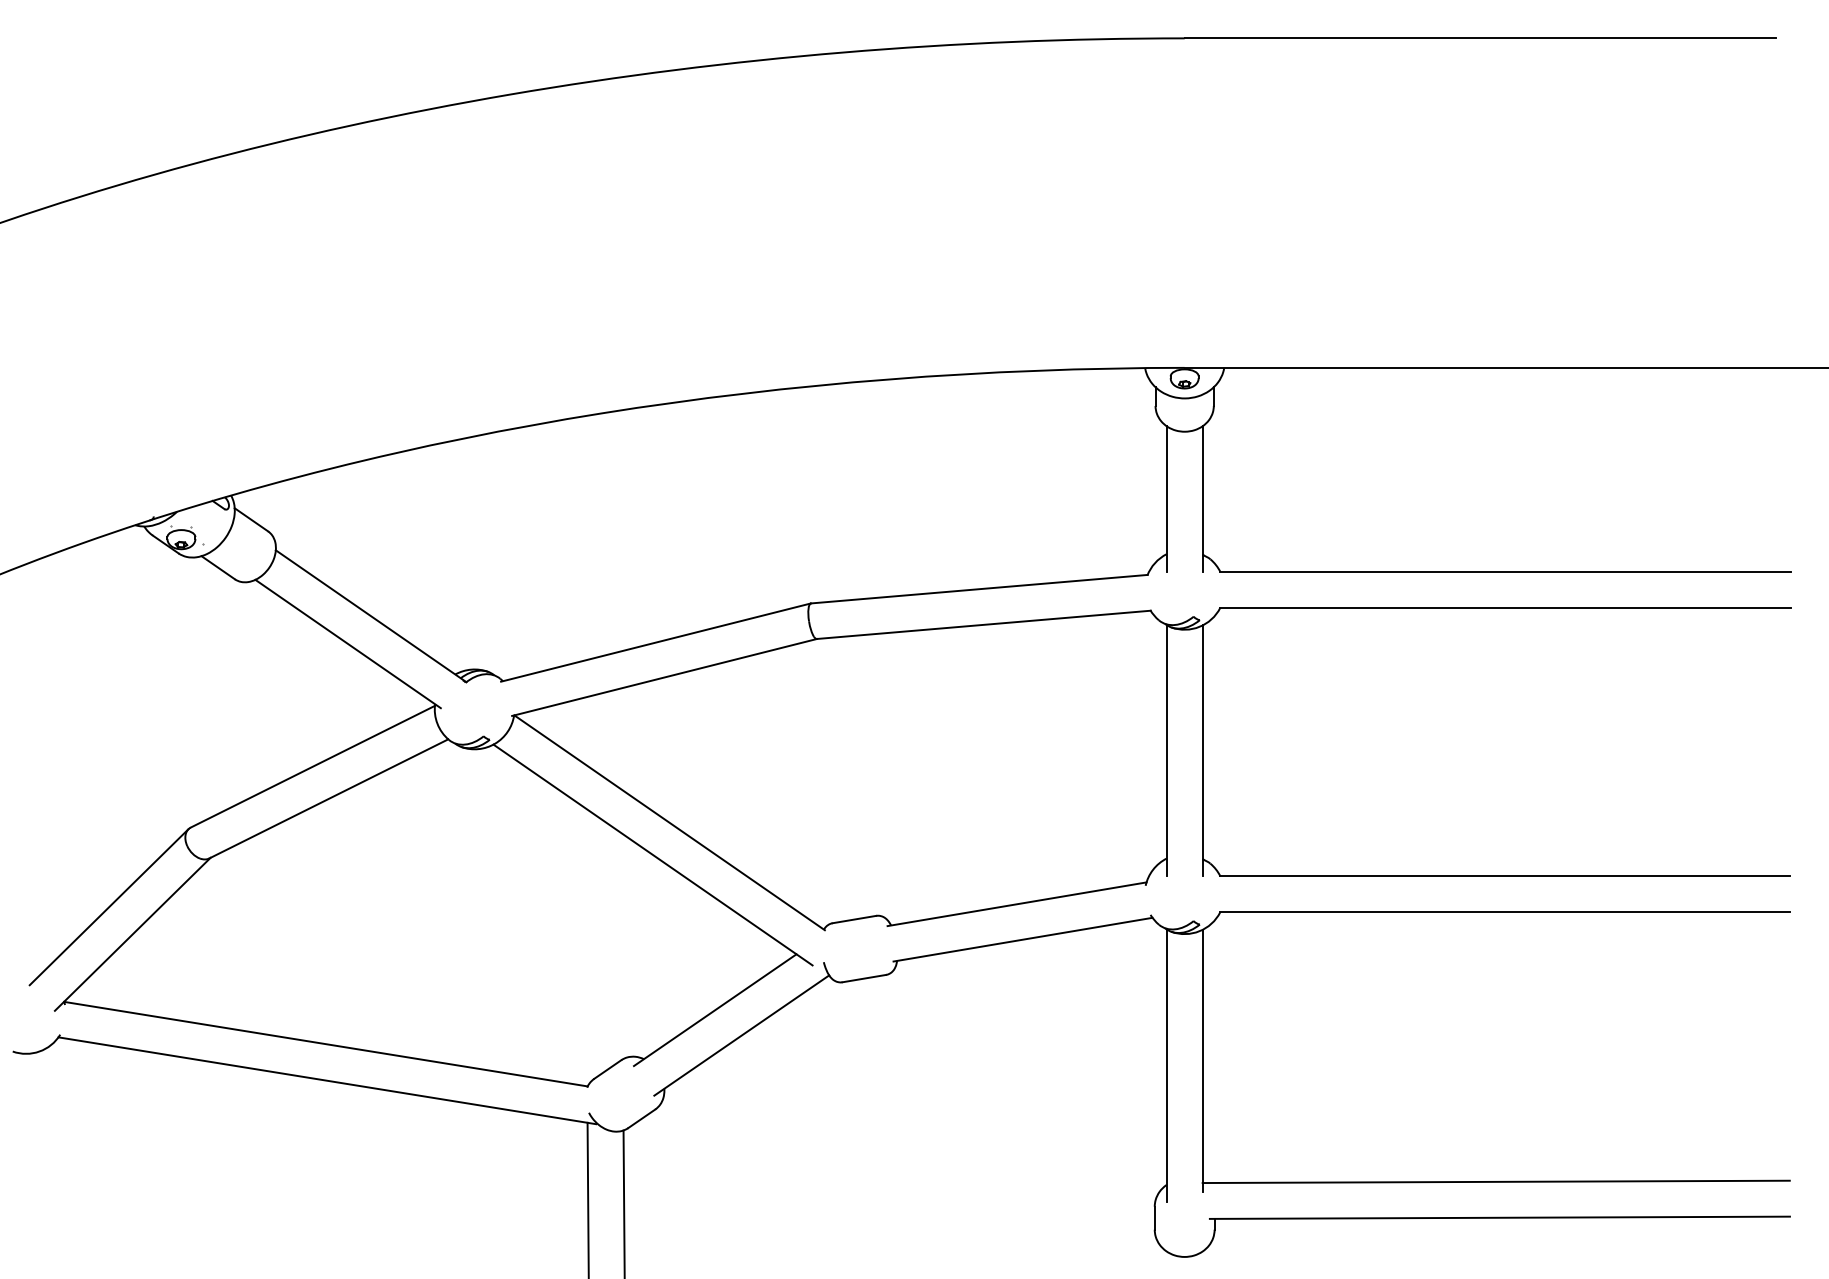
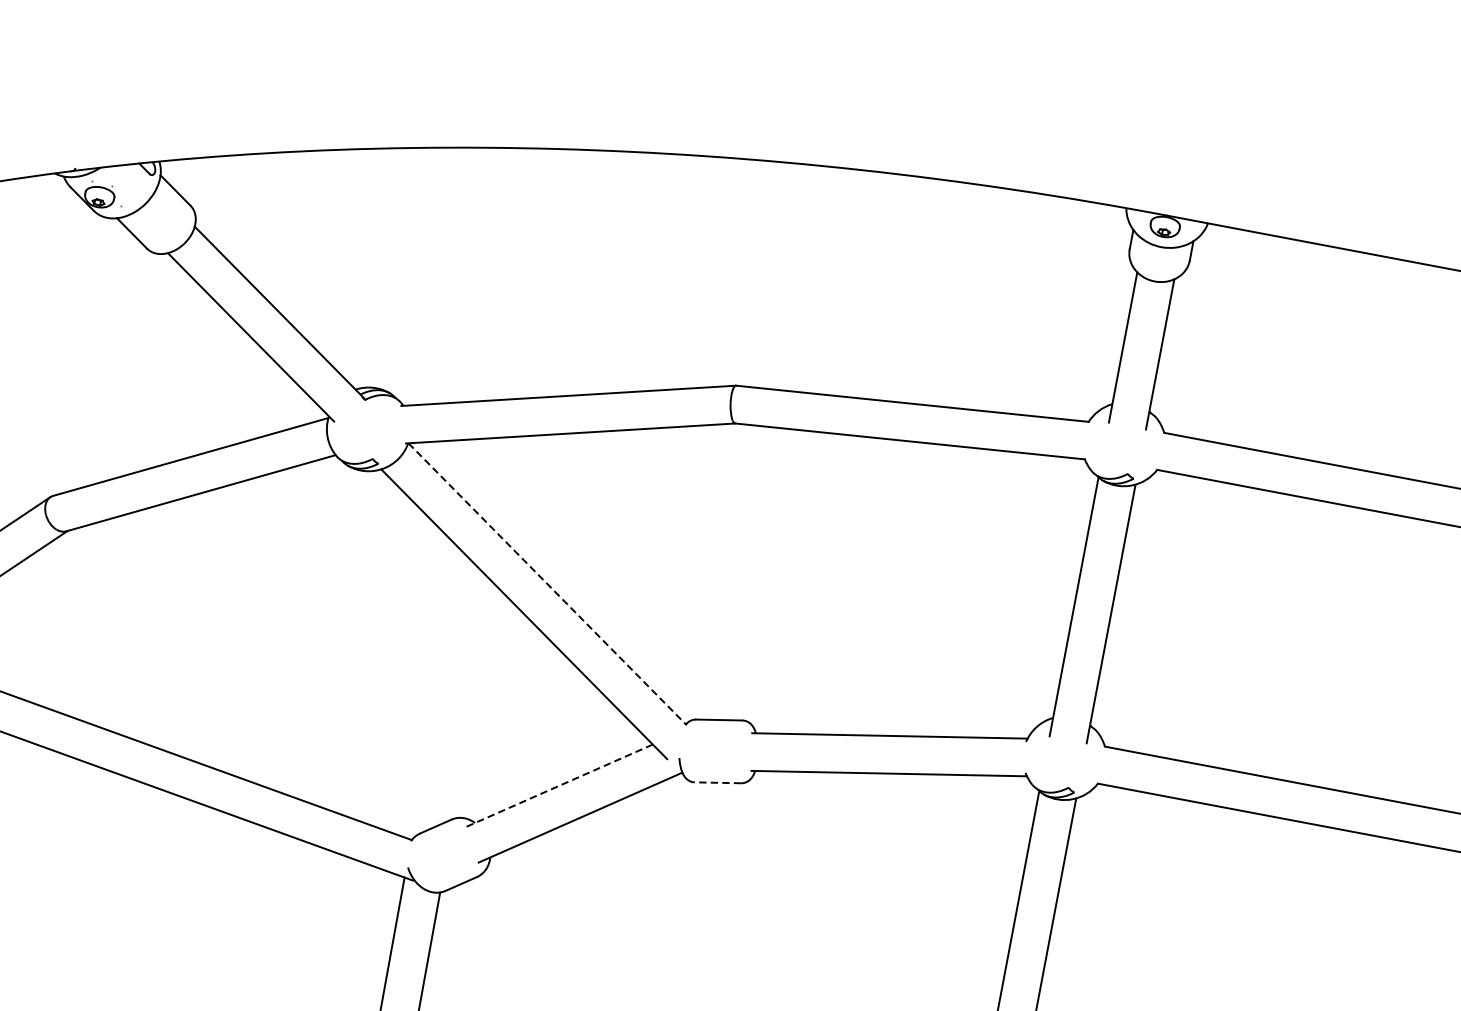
line: (669, 822) -> (547, 583), solid -> dashed
line: (863, 978) -> (717, 782), solid -> dashed
line: (715, 1010) -> (558, 786), solid -> dashed

